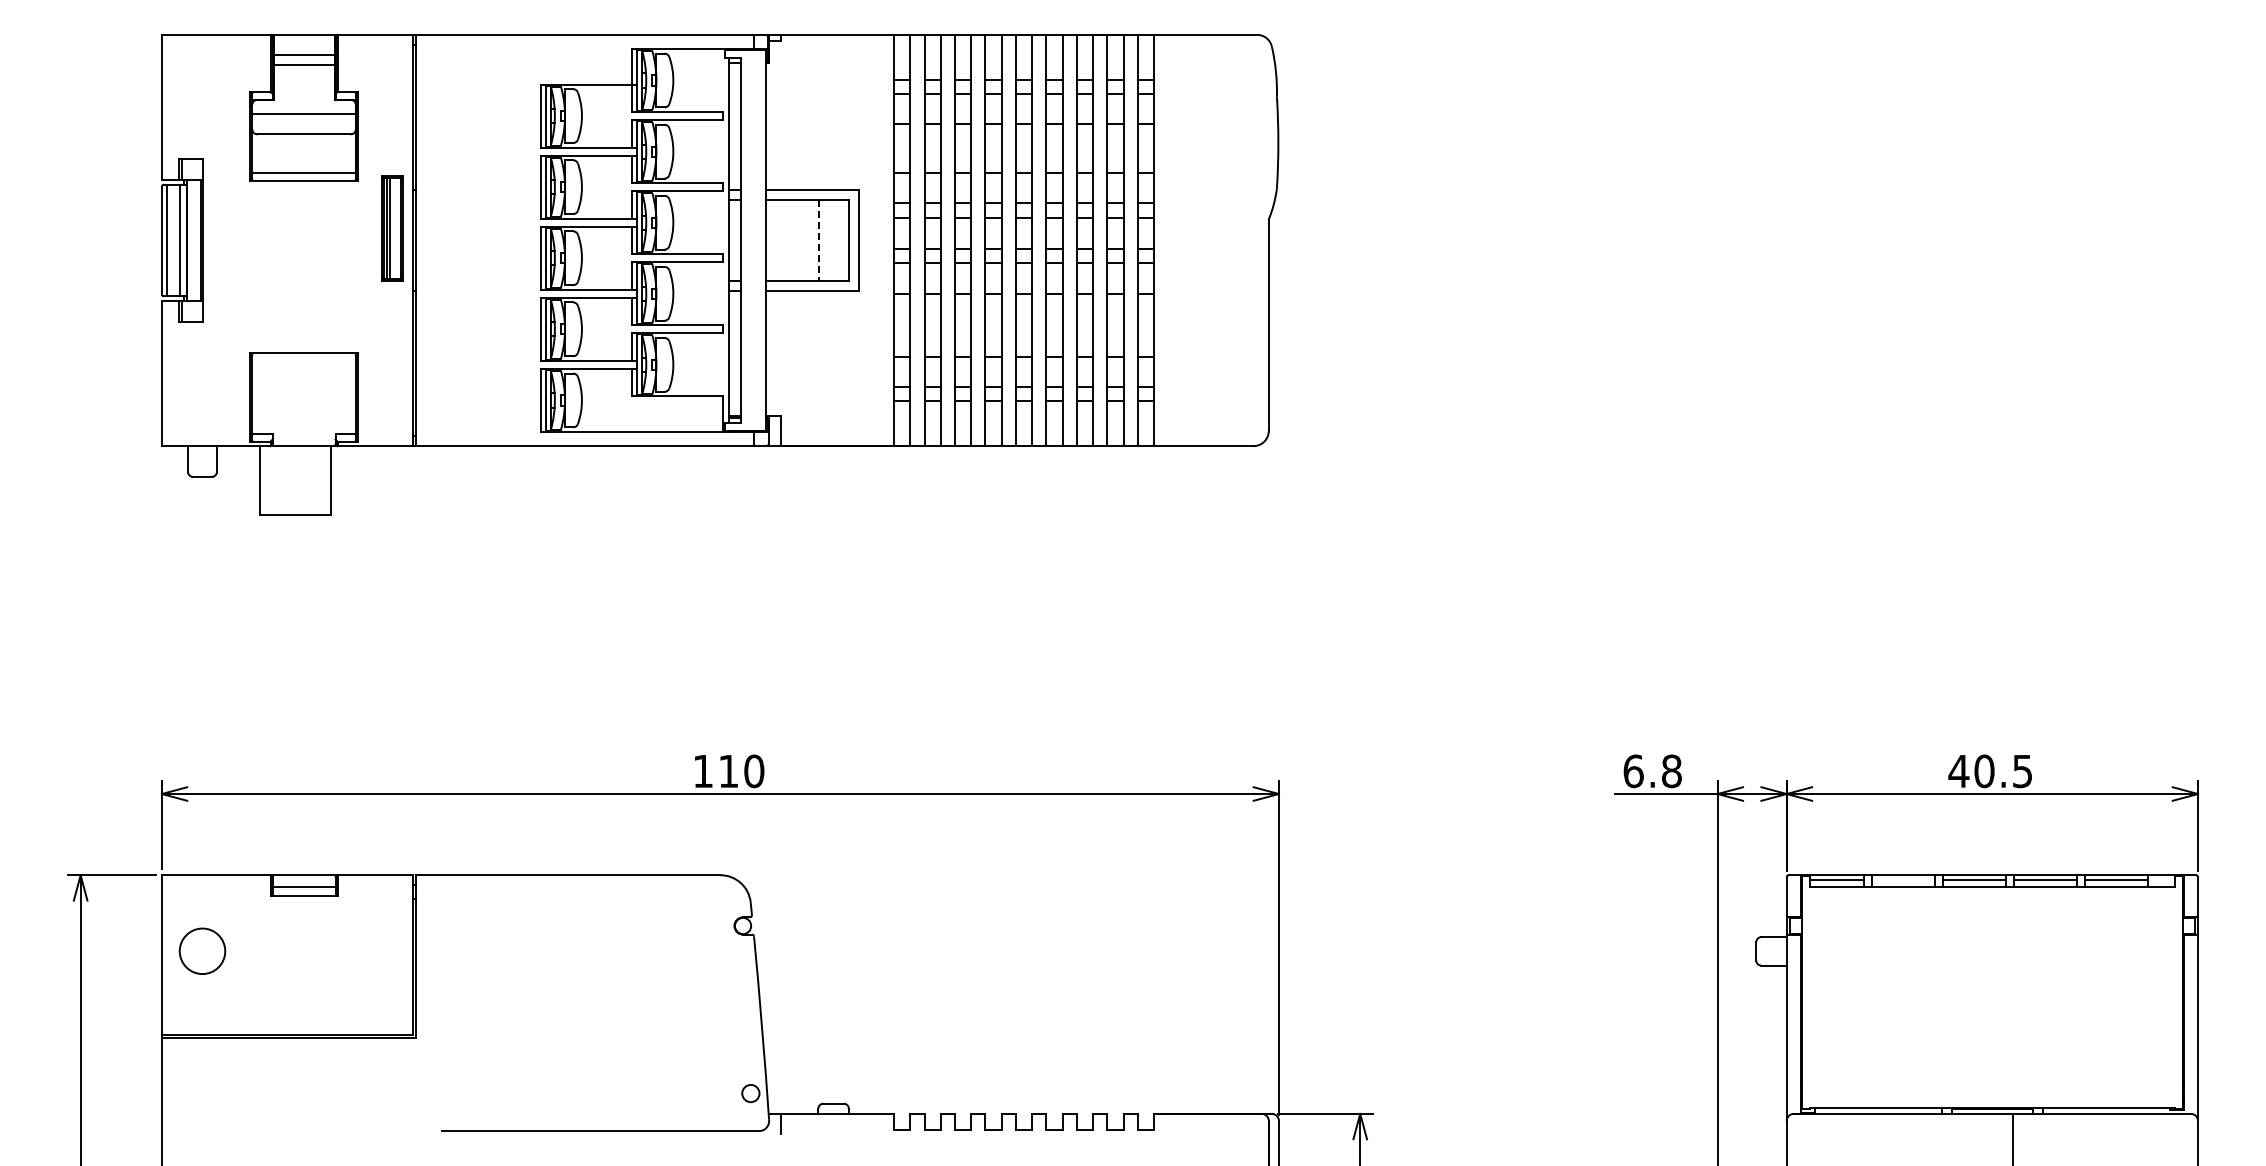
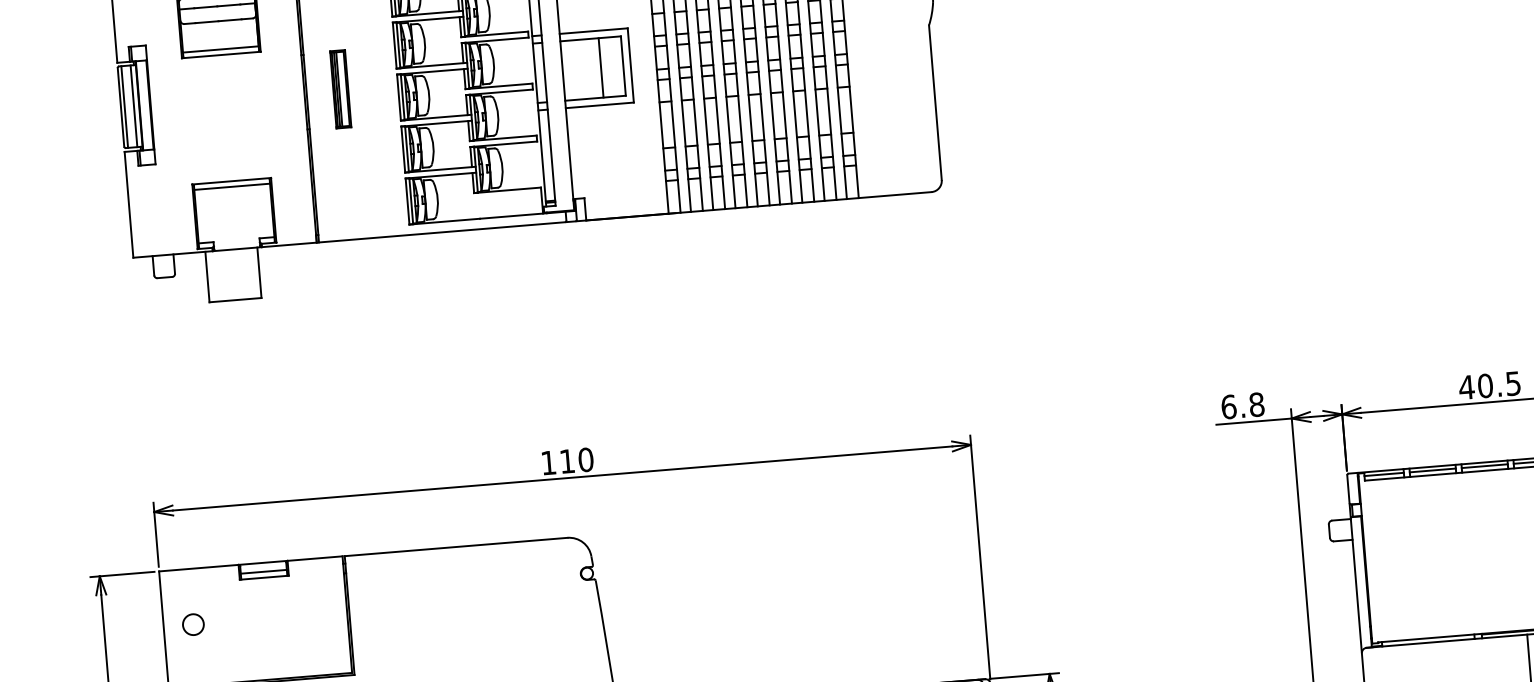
part: (392, 228) -> (340, 89), moved
line: (818, 240) -> (601, 67), dashed -> solid
line: (303, 360) -> (231, 186), added
line: (1903, 880) -> (1432, 470), added
circle: (202, 951) -> (193, 624), size x0.62

